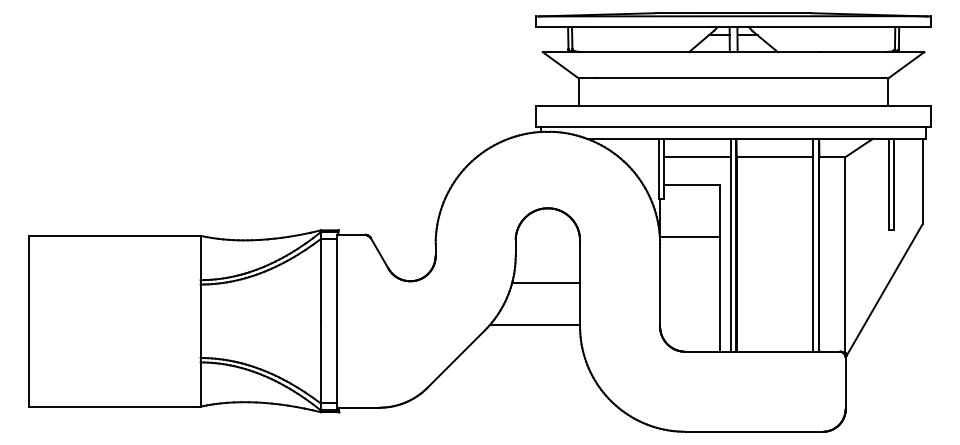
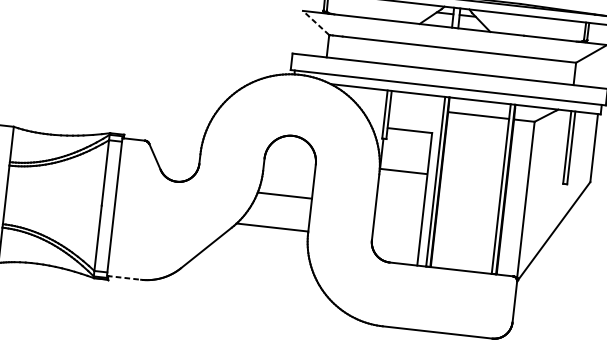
line: (560, 64) -> (315, 22), solid -> dashed
line: (697, 157) -> (416, 108), removed
line: (358, 407) -> (124, 277), solid -> dashed

